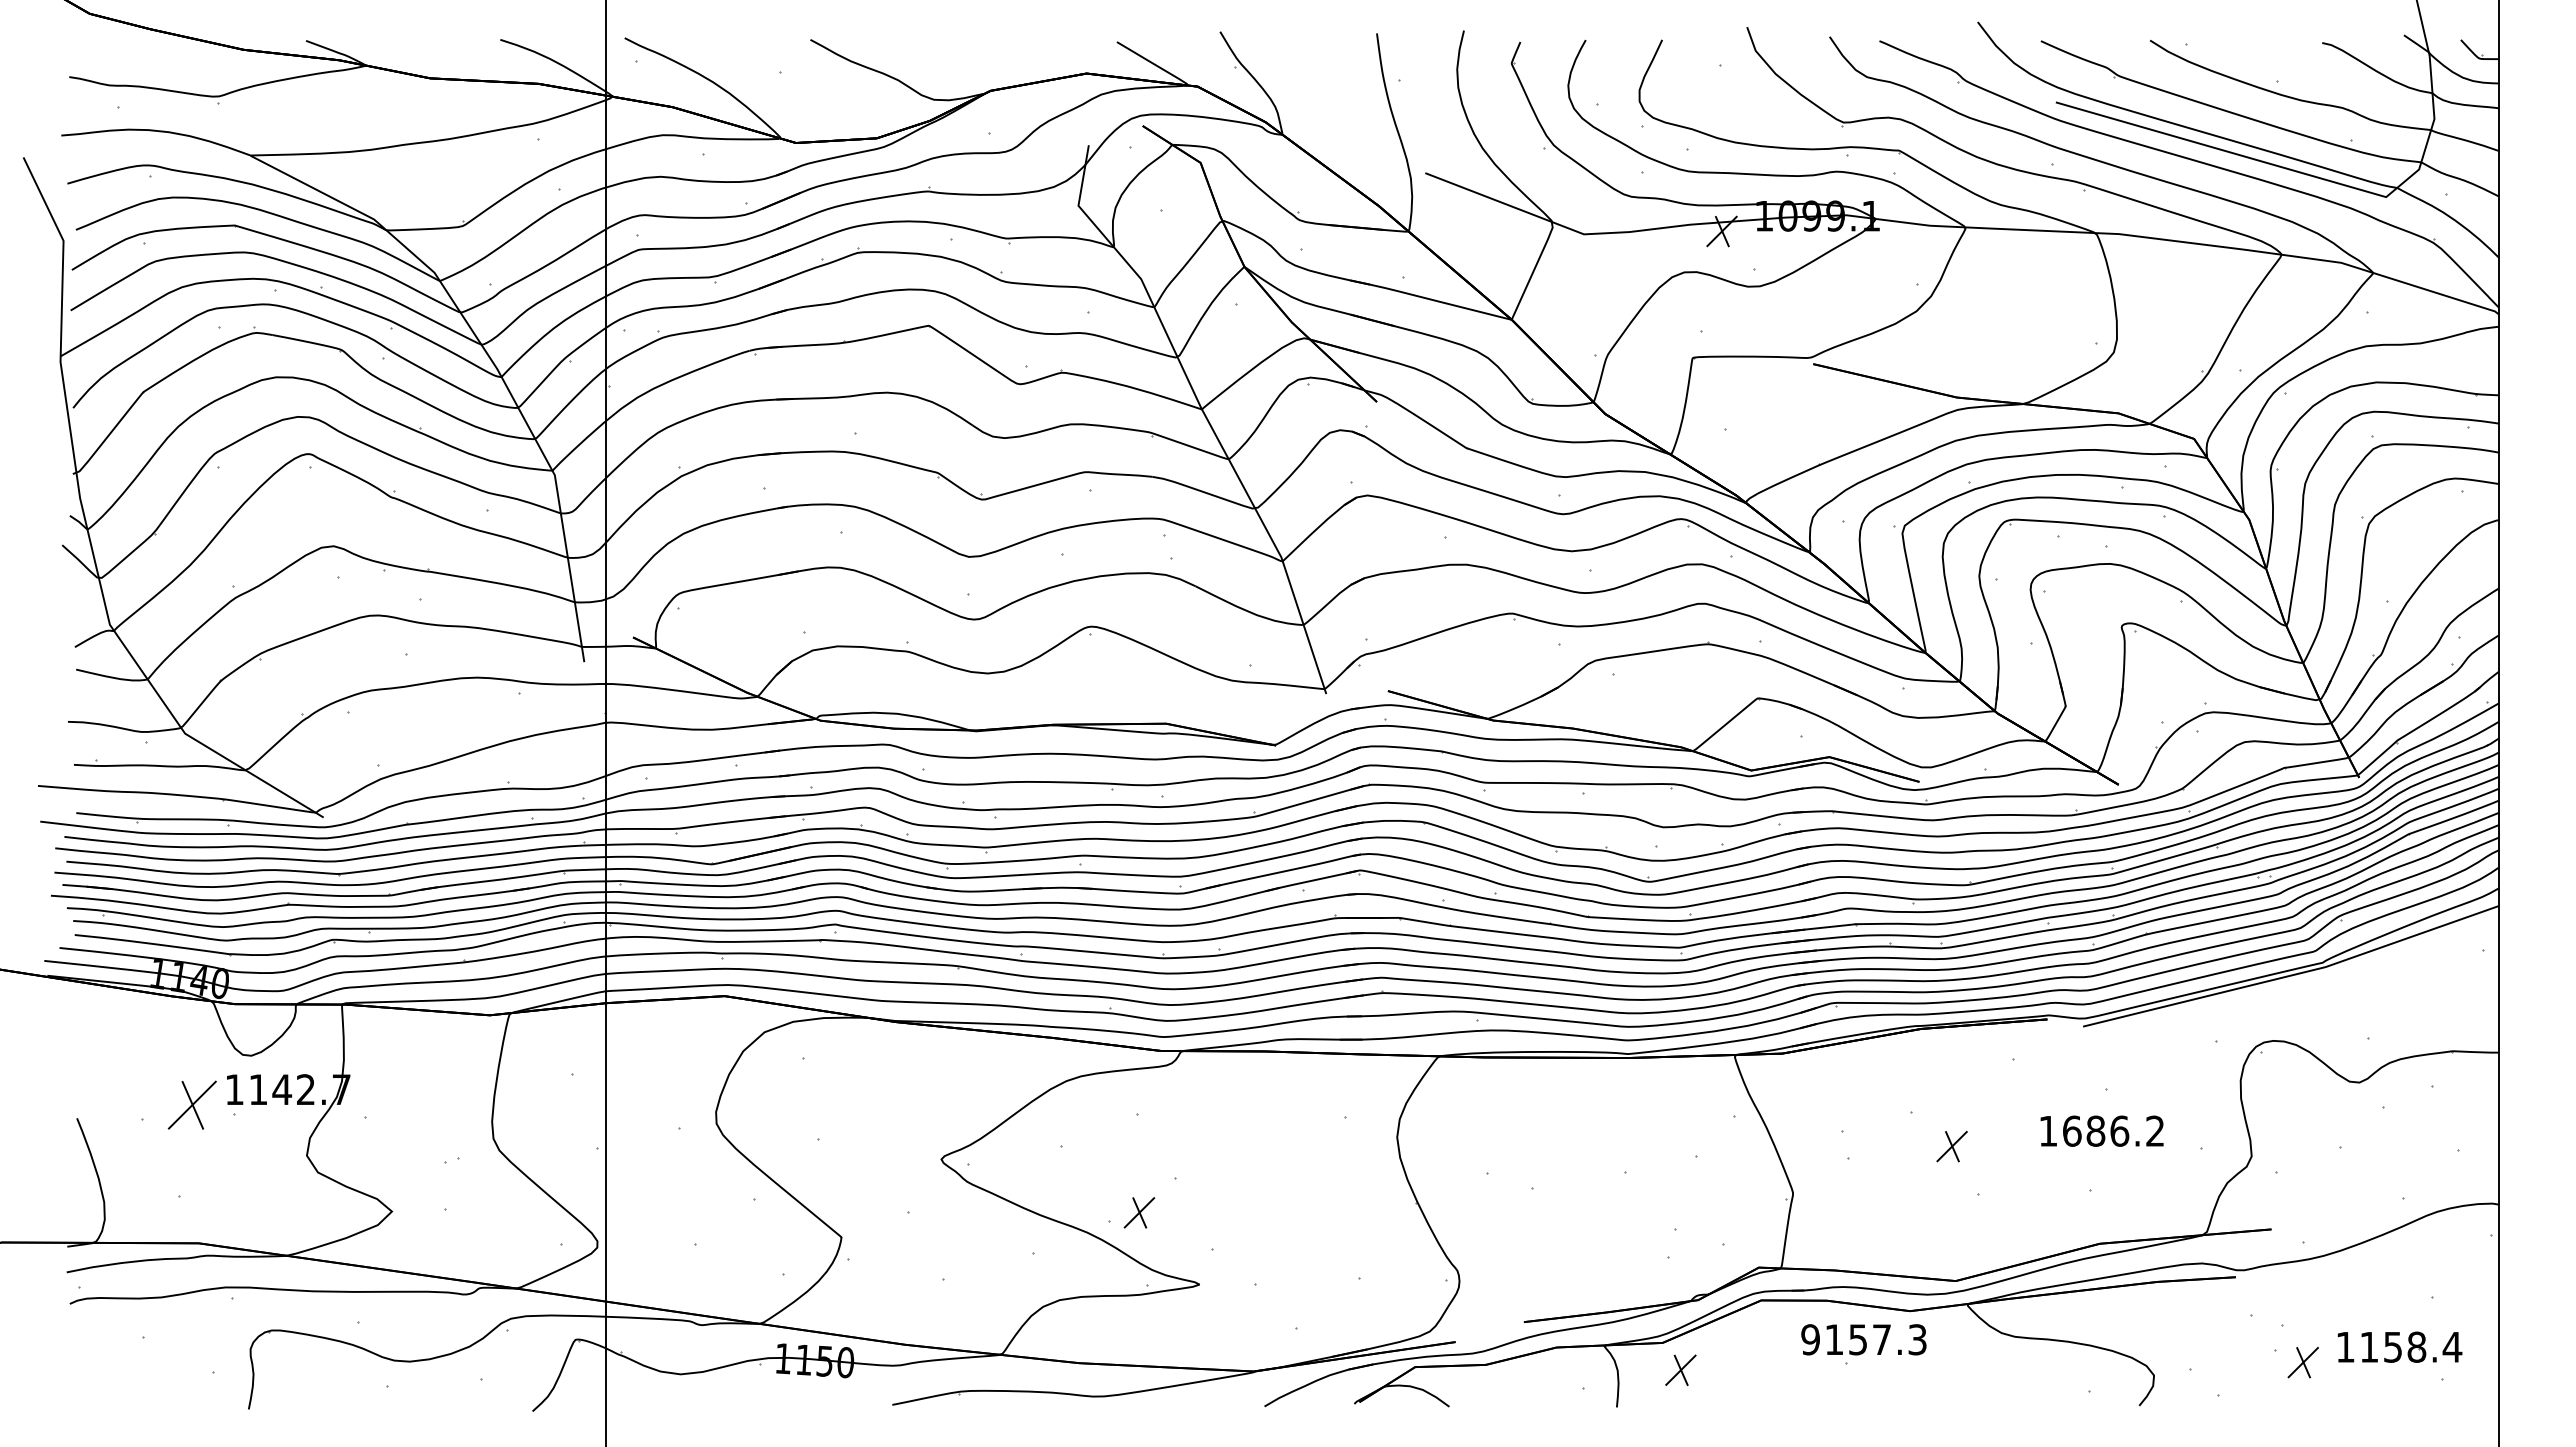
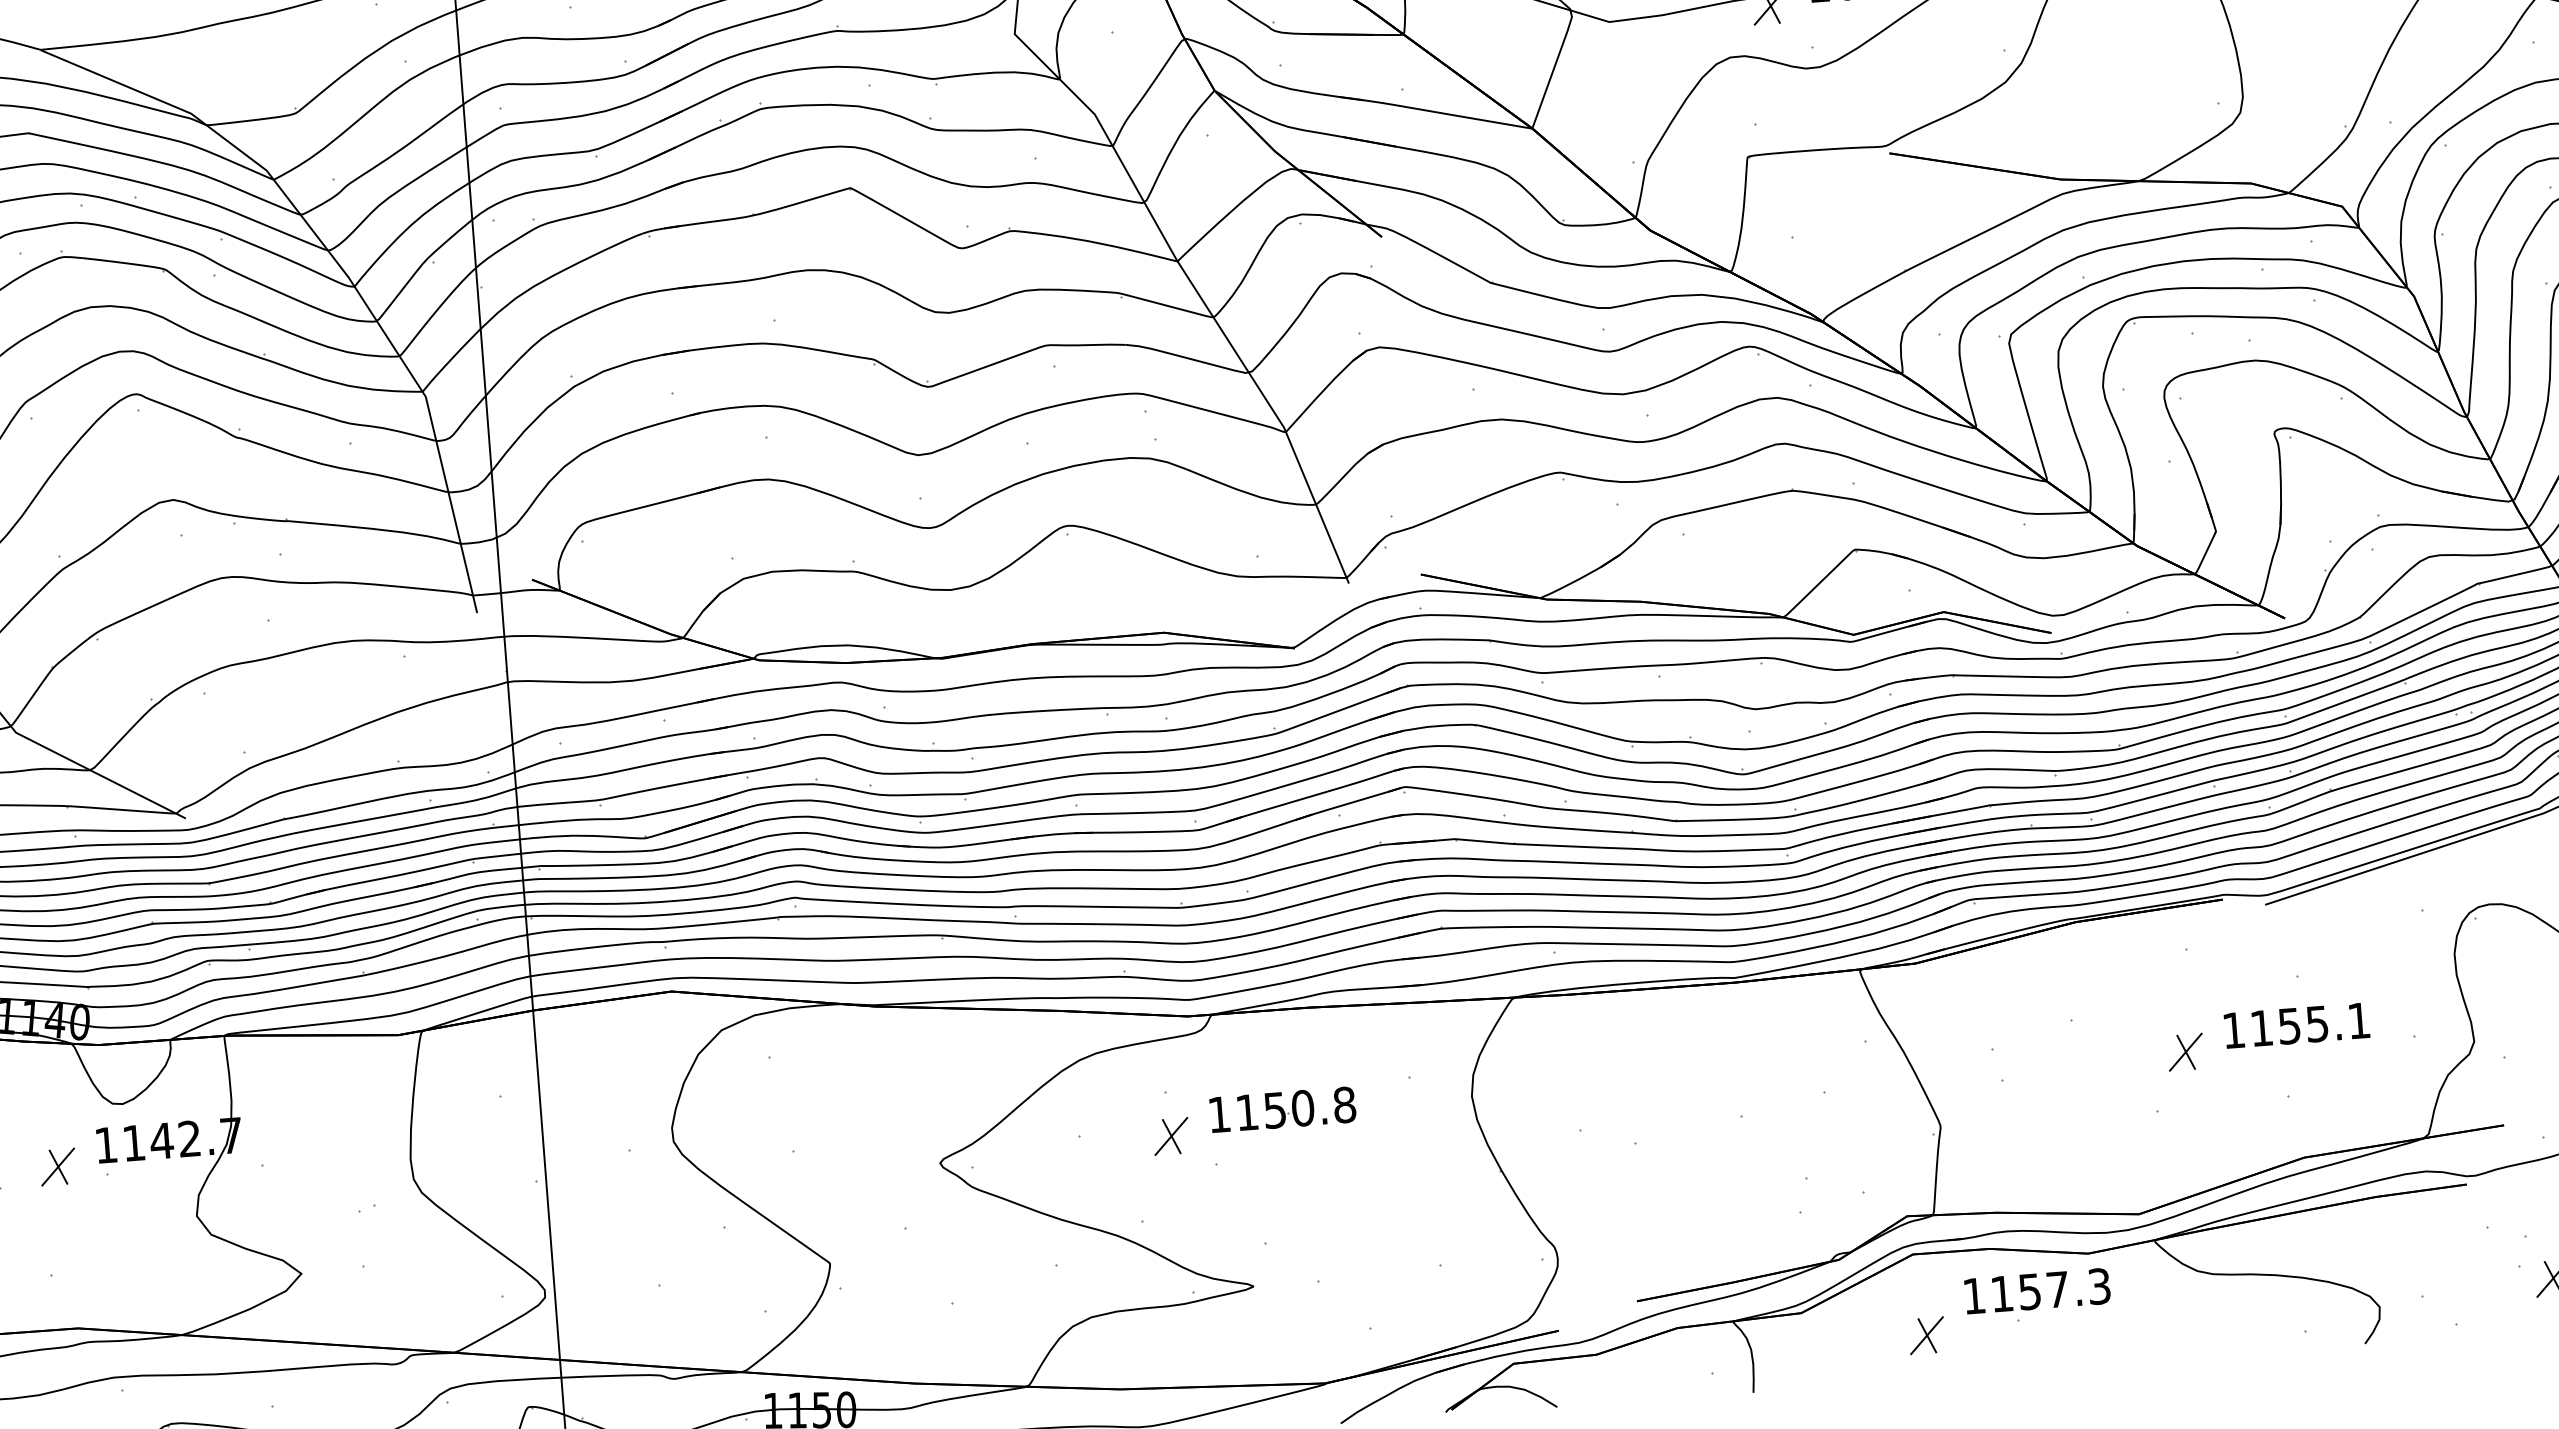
part: (192, 1104) -> (58, 1166), size x0.62
text: (2113, 1130) -> (2310, 1023), 1686.2 -> 1155.1
part: (1235, 1136) -> (1282, 1109), added
part: (1951, 1146) -> (2185, 1052), moved
part: (1139, 1212) -> (1171, 1136), moved
text: (1810, 1339) -> (1974, 1295), 9157.3 -> 1157.3
part: (1680, 1369) -> (1926, 1334), moved

